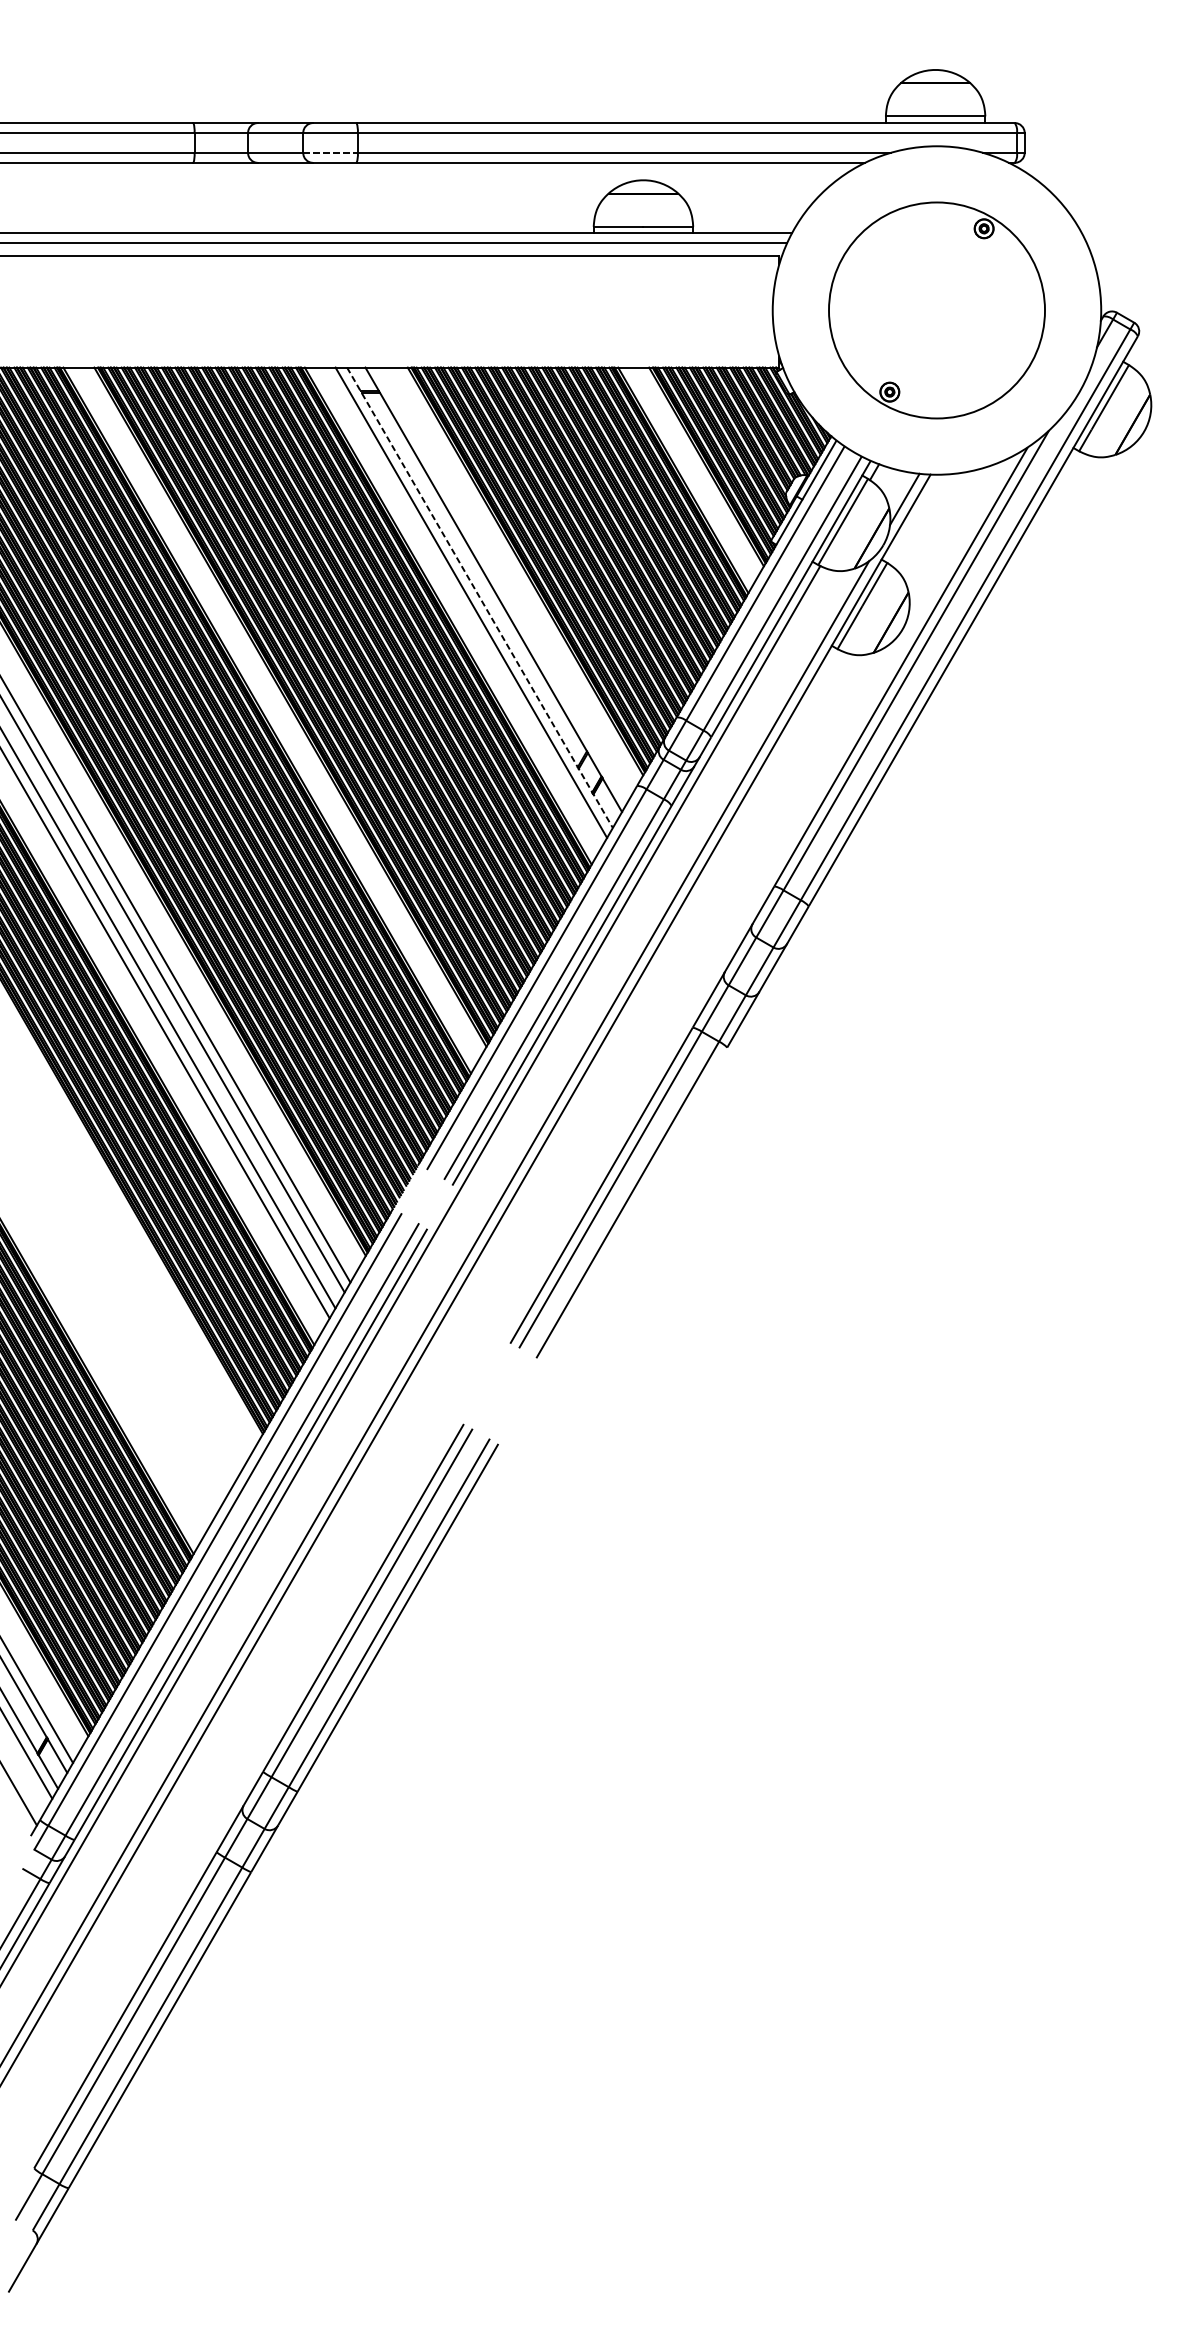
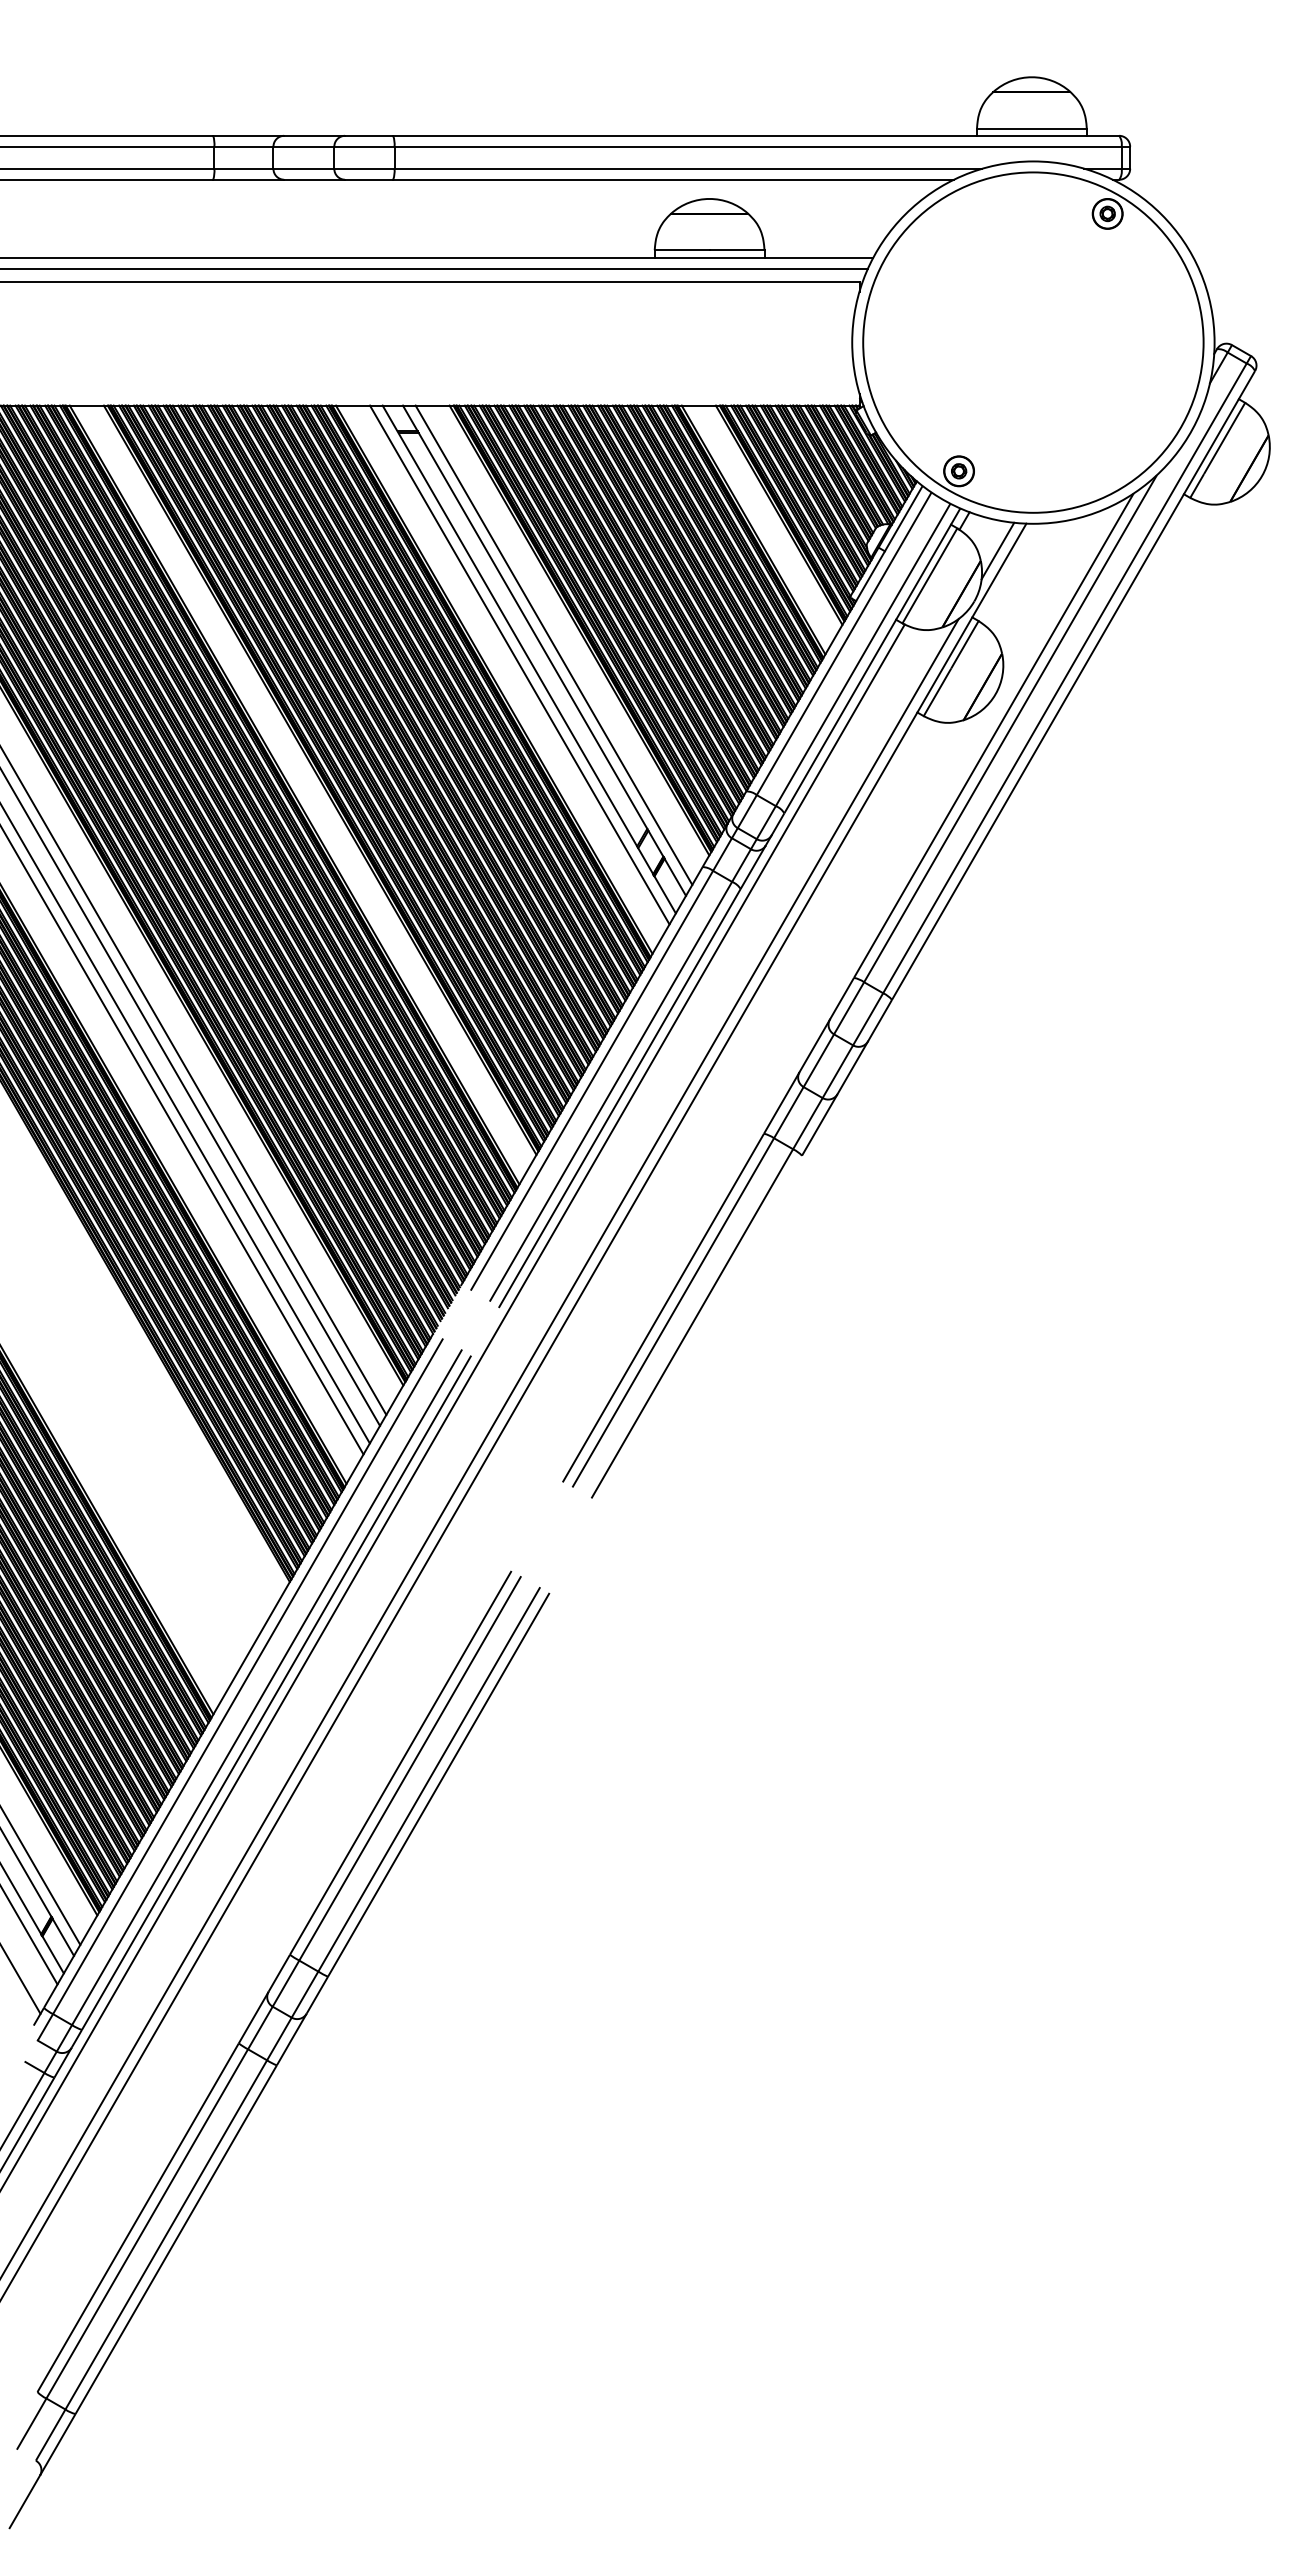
line: (330, 152) -> (364, 168), dashed -> solid
part: (937, 310) -> (1033, 342), size x1.43
line: (501, 584) -> (553, 644), added
line: (480, 597) -> (529, 659), dashed -> solid

